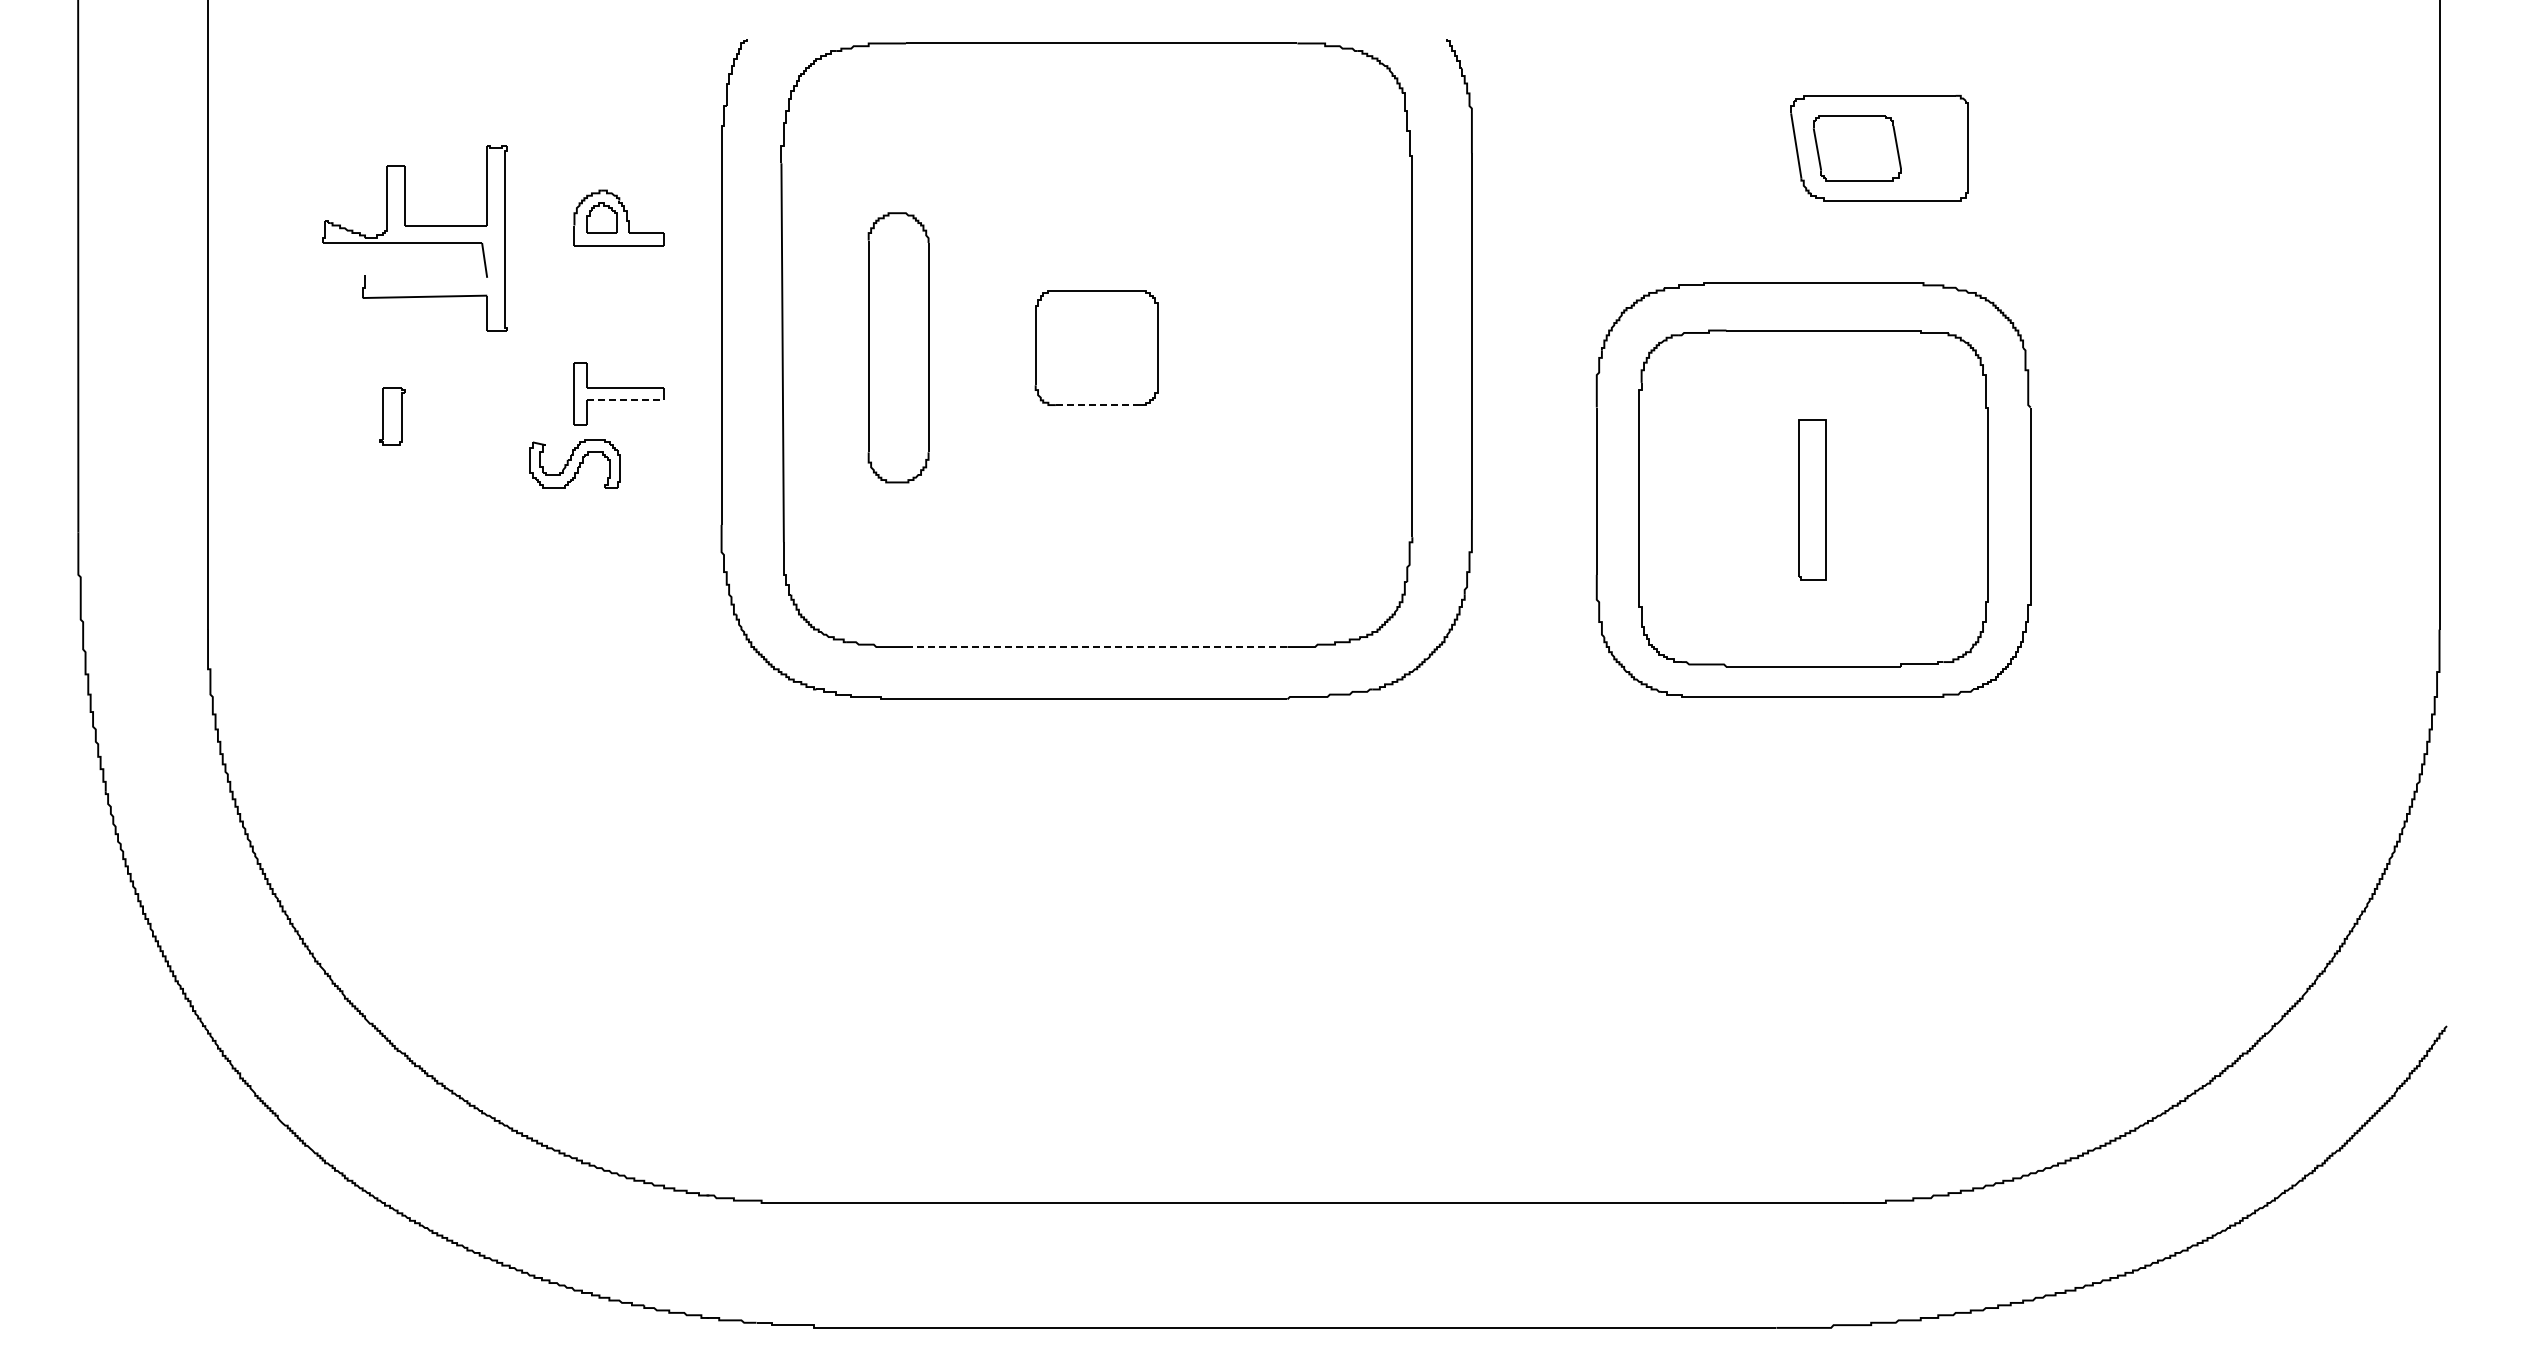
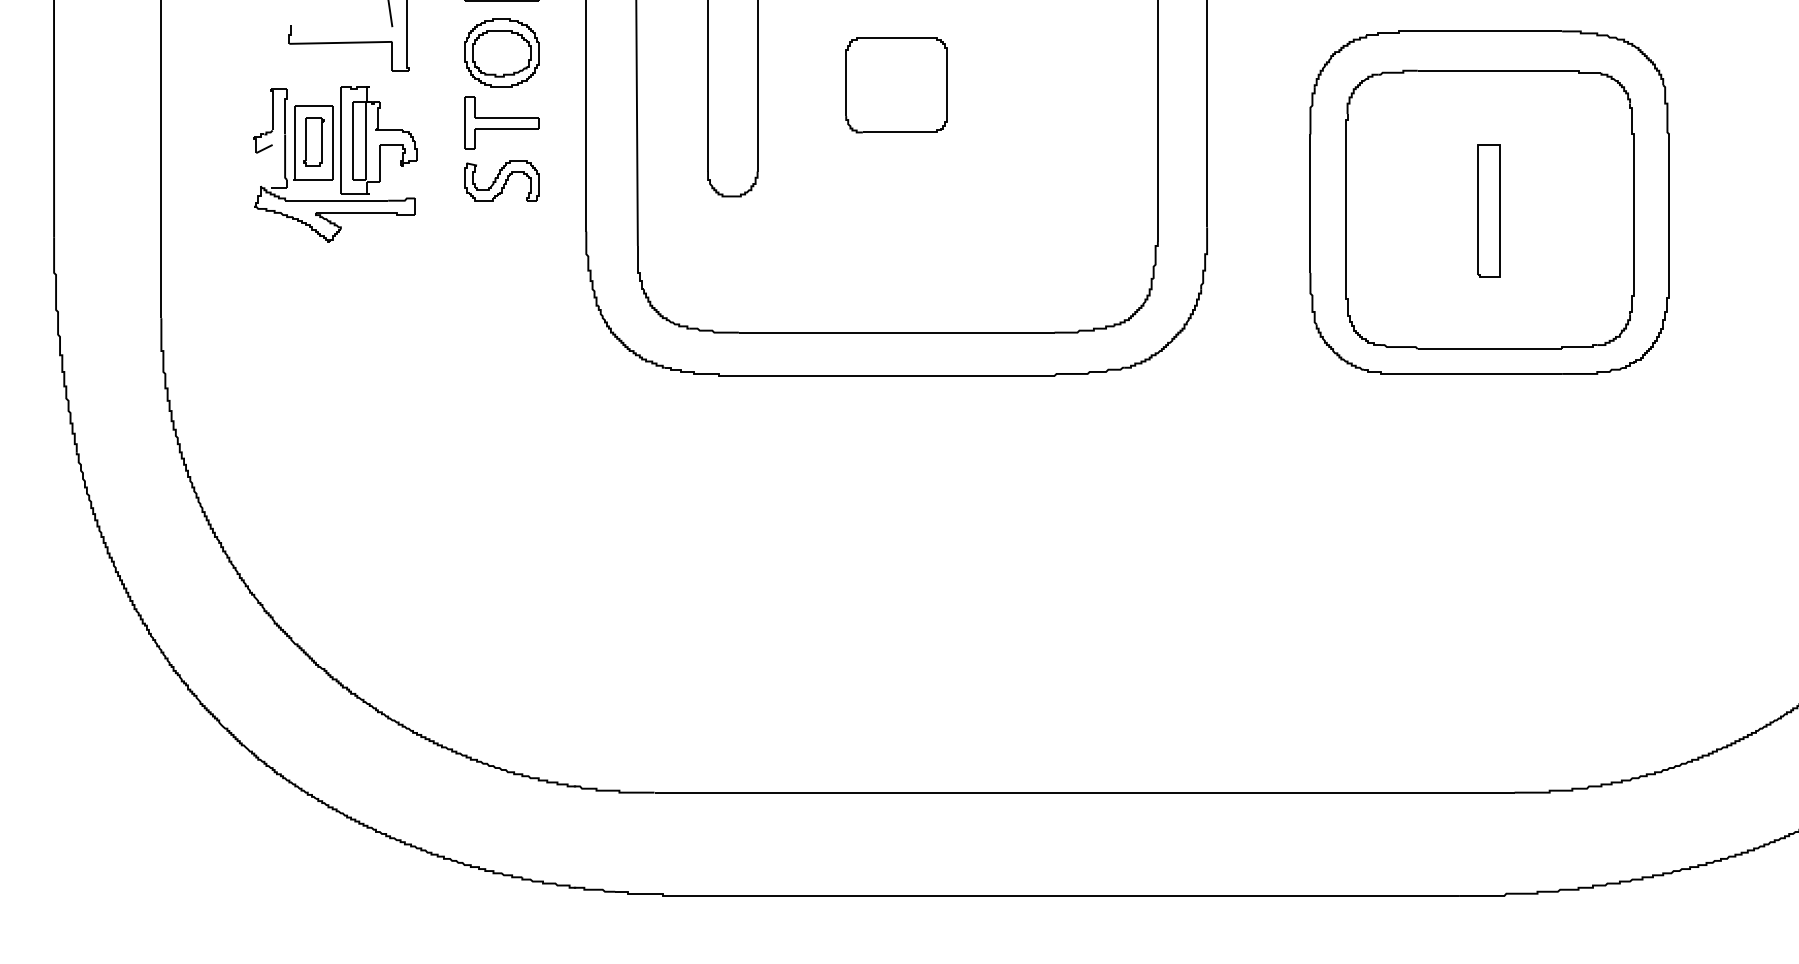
part: (618, 308) -> (501, 52), added
line: (626, 400) -> (507, 128), dashed -> solid
line: (1097, 405) -> (897, 132), dashed -> solid
part: (418, 443) -> (335, 164), added
part: (574, 463) -> (501, 180), moved
line: (1096, 647) -> (896, 333), dashed -> solid

